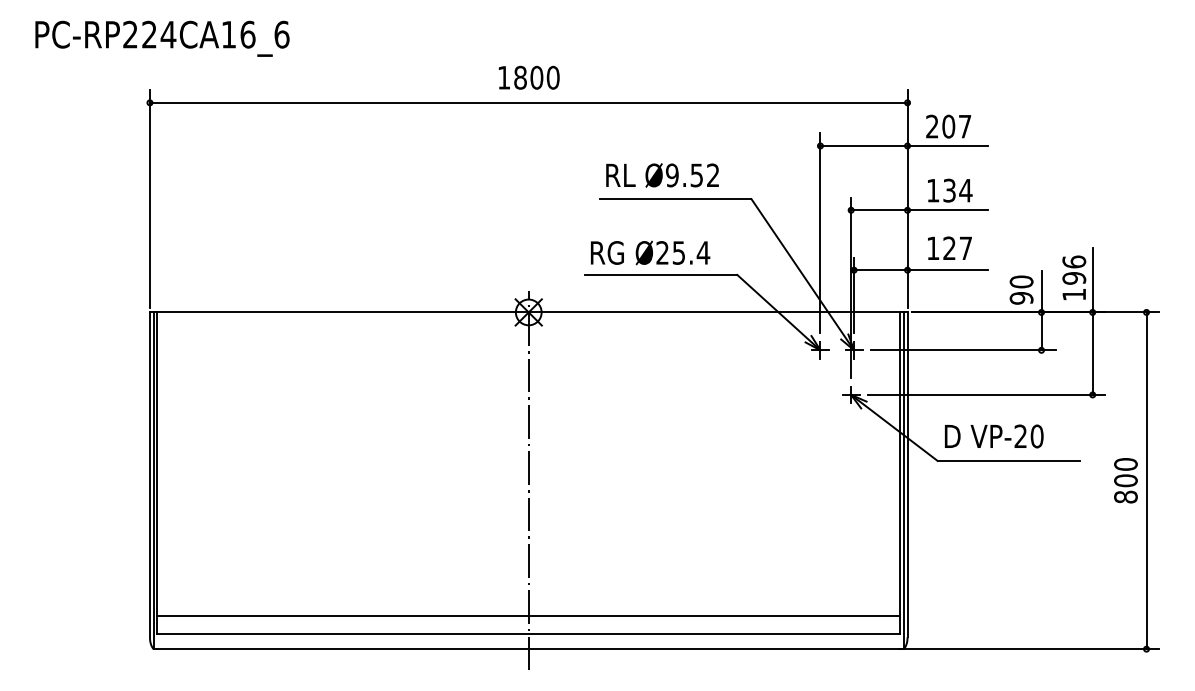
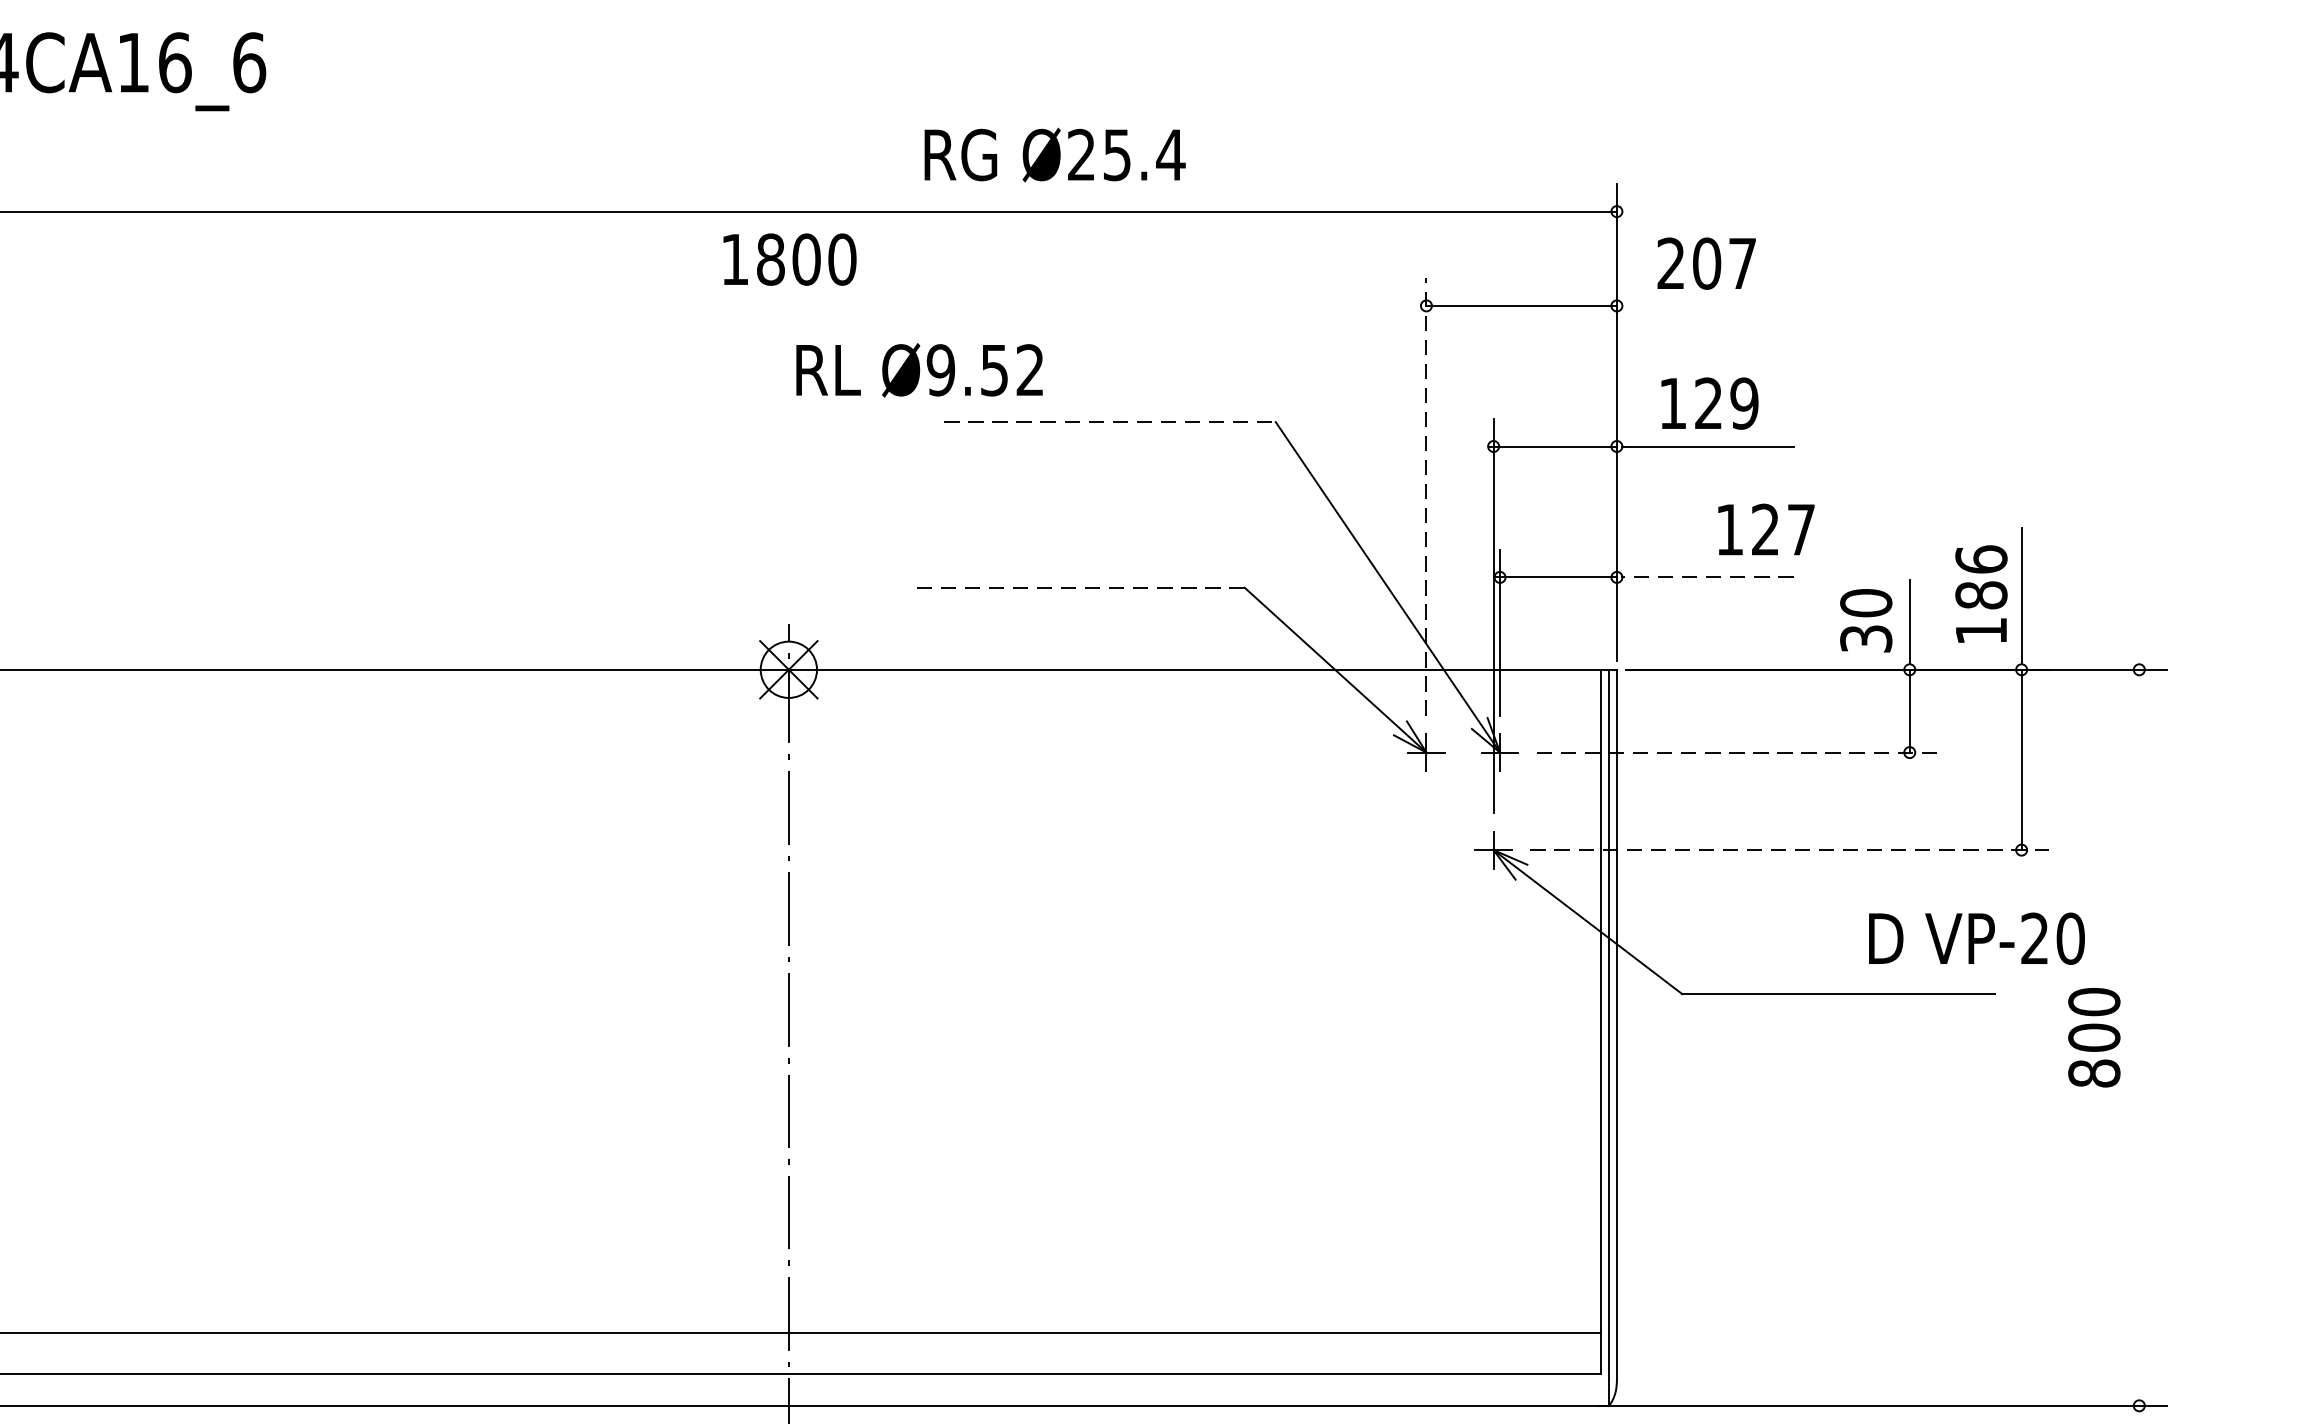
text: (528, 77) -> (788, 258), moved
line: (948, 145) -> (1706, 304), removed
text: (662, 175) -> (919, 370), moved
text: (957, 190) -> (1726, 403), 134 -> 129
line: (675, 199) -> (1109, 422), solid -> dashed
line: (820, 232) -> (1426, 495), solid -> dashed
text: (949, 247) -> (1765, 527), moved
text: (650, 252) -> (1054, 154), moved
line: (949, 270) -> (1708, 578), solid -> dashed
line: (660, 274) -> (1076, 586), solid -> dashed
text: (1074, 278) -> (1981, 595), 196 -> 186
text: (1021, 298) -> (1866, 639), 90 -> 30
line: (963, 350) -> (1739, 752), solid -> dashed
line: (986, 394) -> (1789, 849), solid -> dashed
text: (994, 436) -> (1977, 938), moved
line: (1146, 480) -> (2139, 1037), removed

